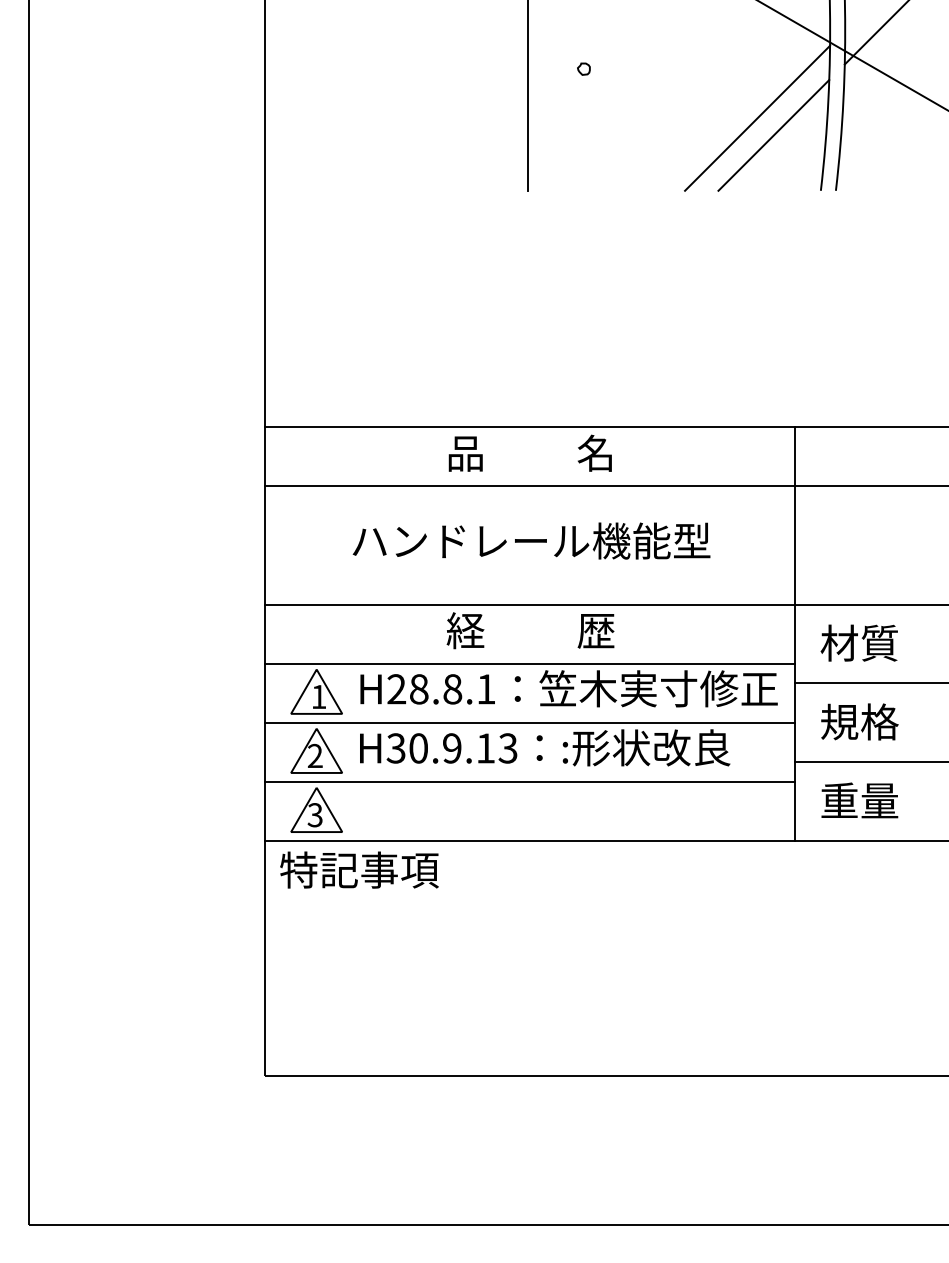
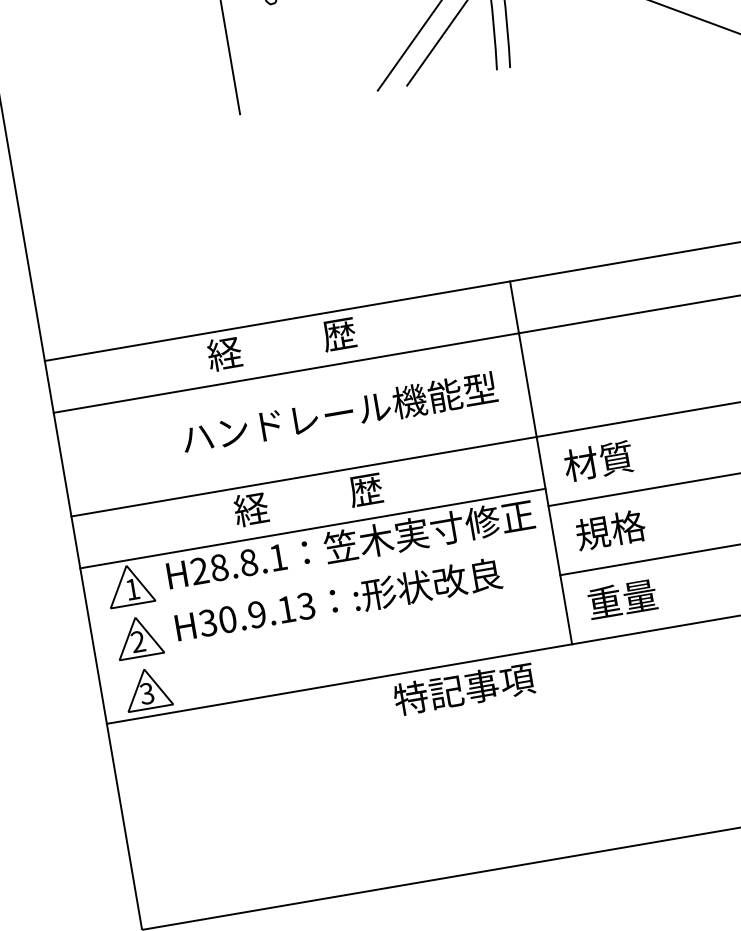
text: (530, 452) -> (281, 343), 品          名 -> 経          歴
text: (531, 540) -> (339, 412), moved
line: (529, 722) -> (321, 580), removed
line: (529, 781) -> (329, 632), removed
text: (359, 869) -> (464, 688), moved

